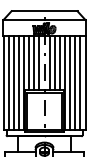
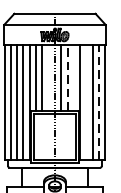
line: (39, 63) -> (48, 78), removed
line: (54, 63) -> (67, 78), solid -> dashed
line: (59, 63) -> (73, 78), removed
line: (70, 83) -> (86, 102), removed
line: (80, 83) -> (99, 102), solid -> dashed

